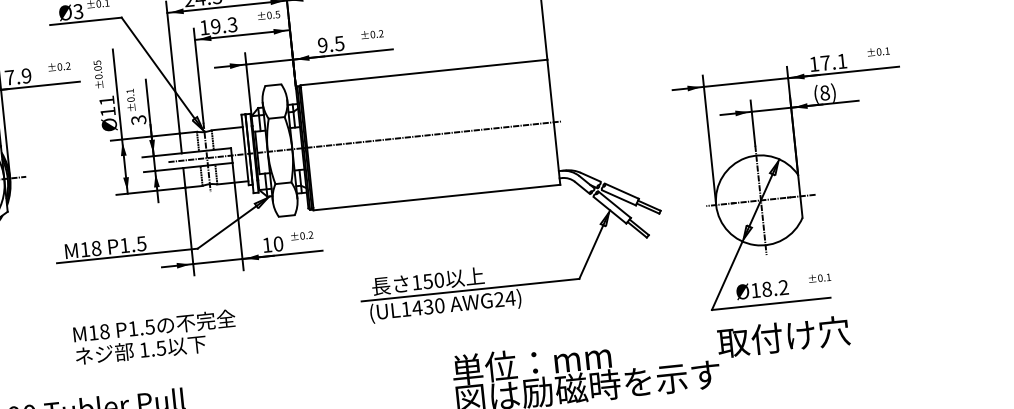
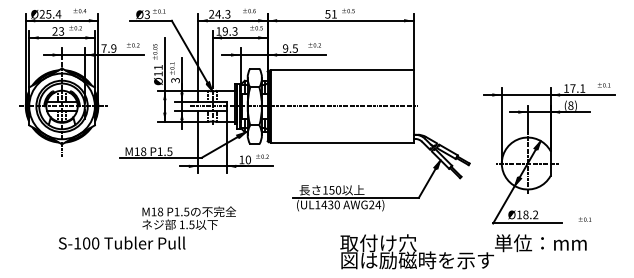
text: (819, 278) -> (584, 219), moved
text: (154, 336) -> (188, 217), moved
text: (797, 336) -> (540, 243), 取付け穴 -> 単位：mm
text: (531, 363) -> (386, 243), 単位：mm -> 取付け穴

